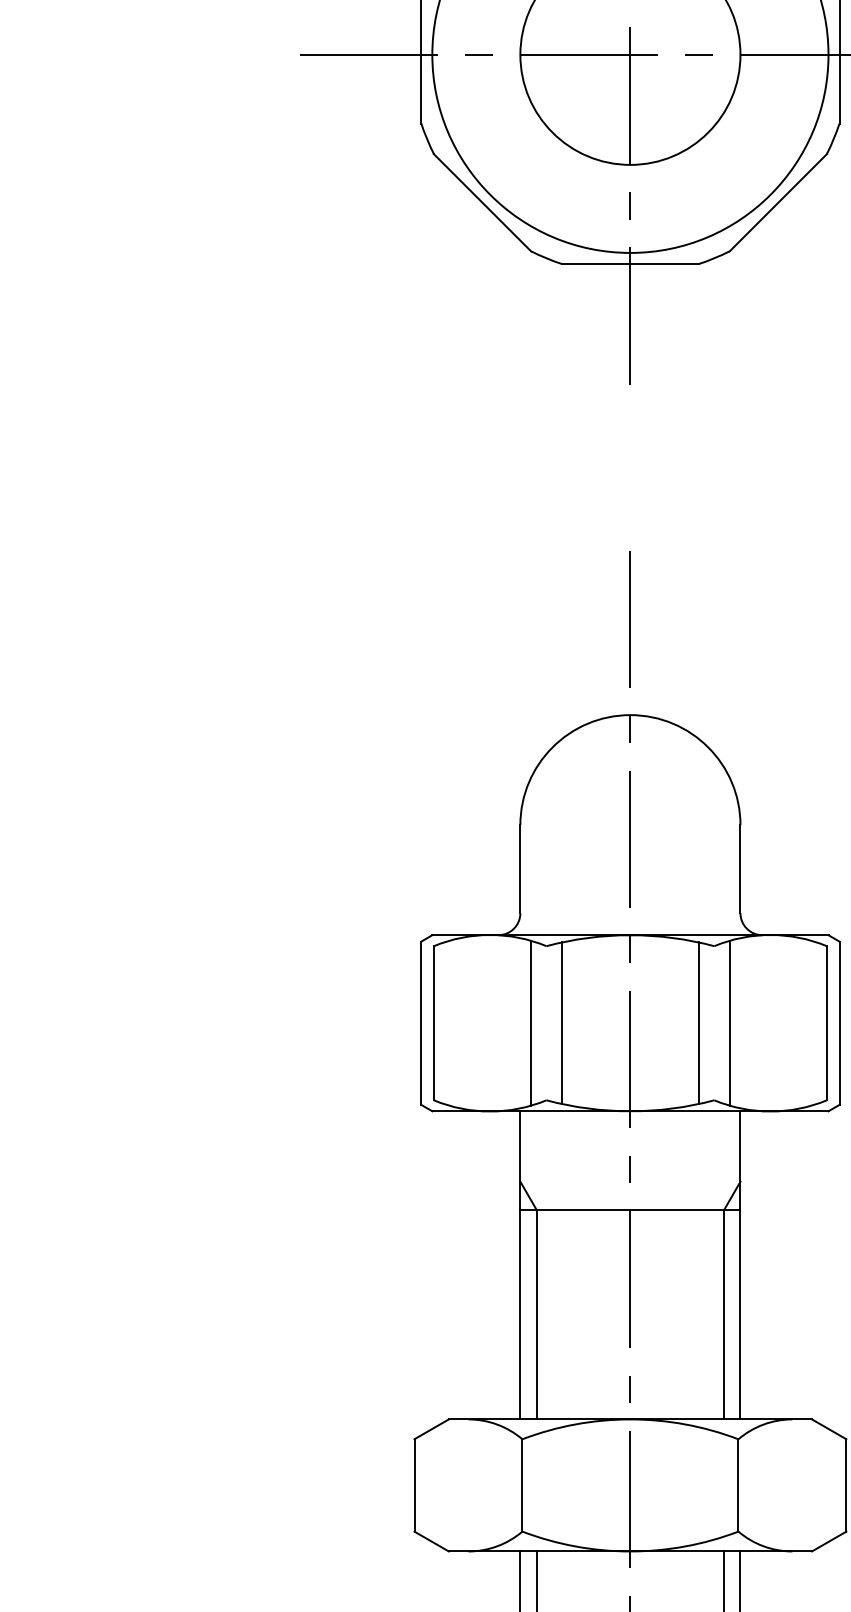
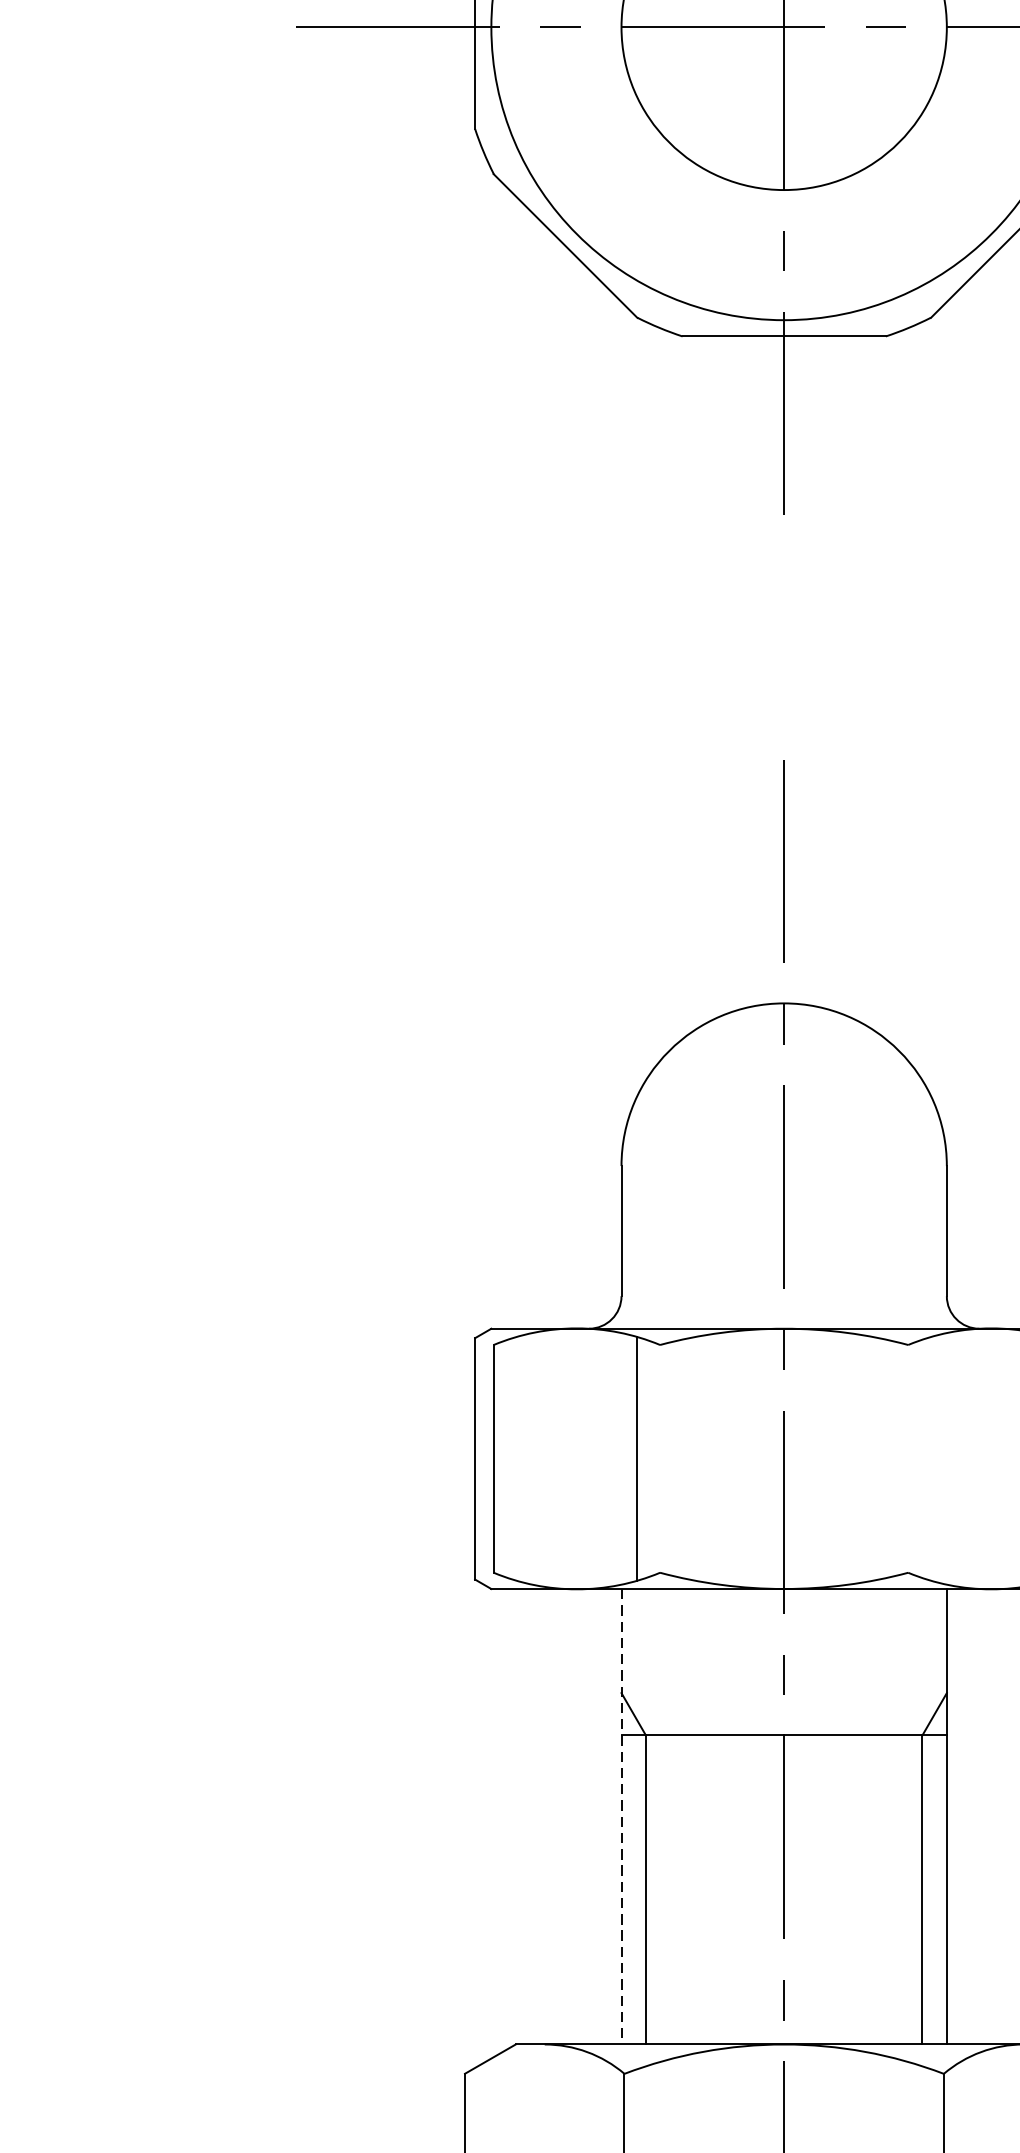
line: (729, 1022) -> (930, 1457), removed
line: (561, 1023) -> (682, 1459), removed
line: (699, 1023) -> (886, 1459), removed
line: (520, 1265) -> (621, 1816), solid -> dashed

